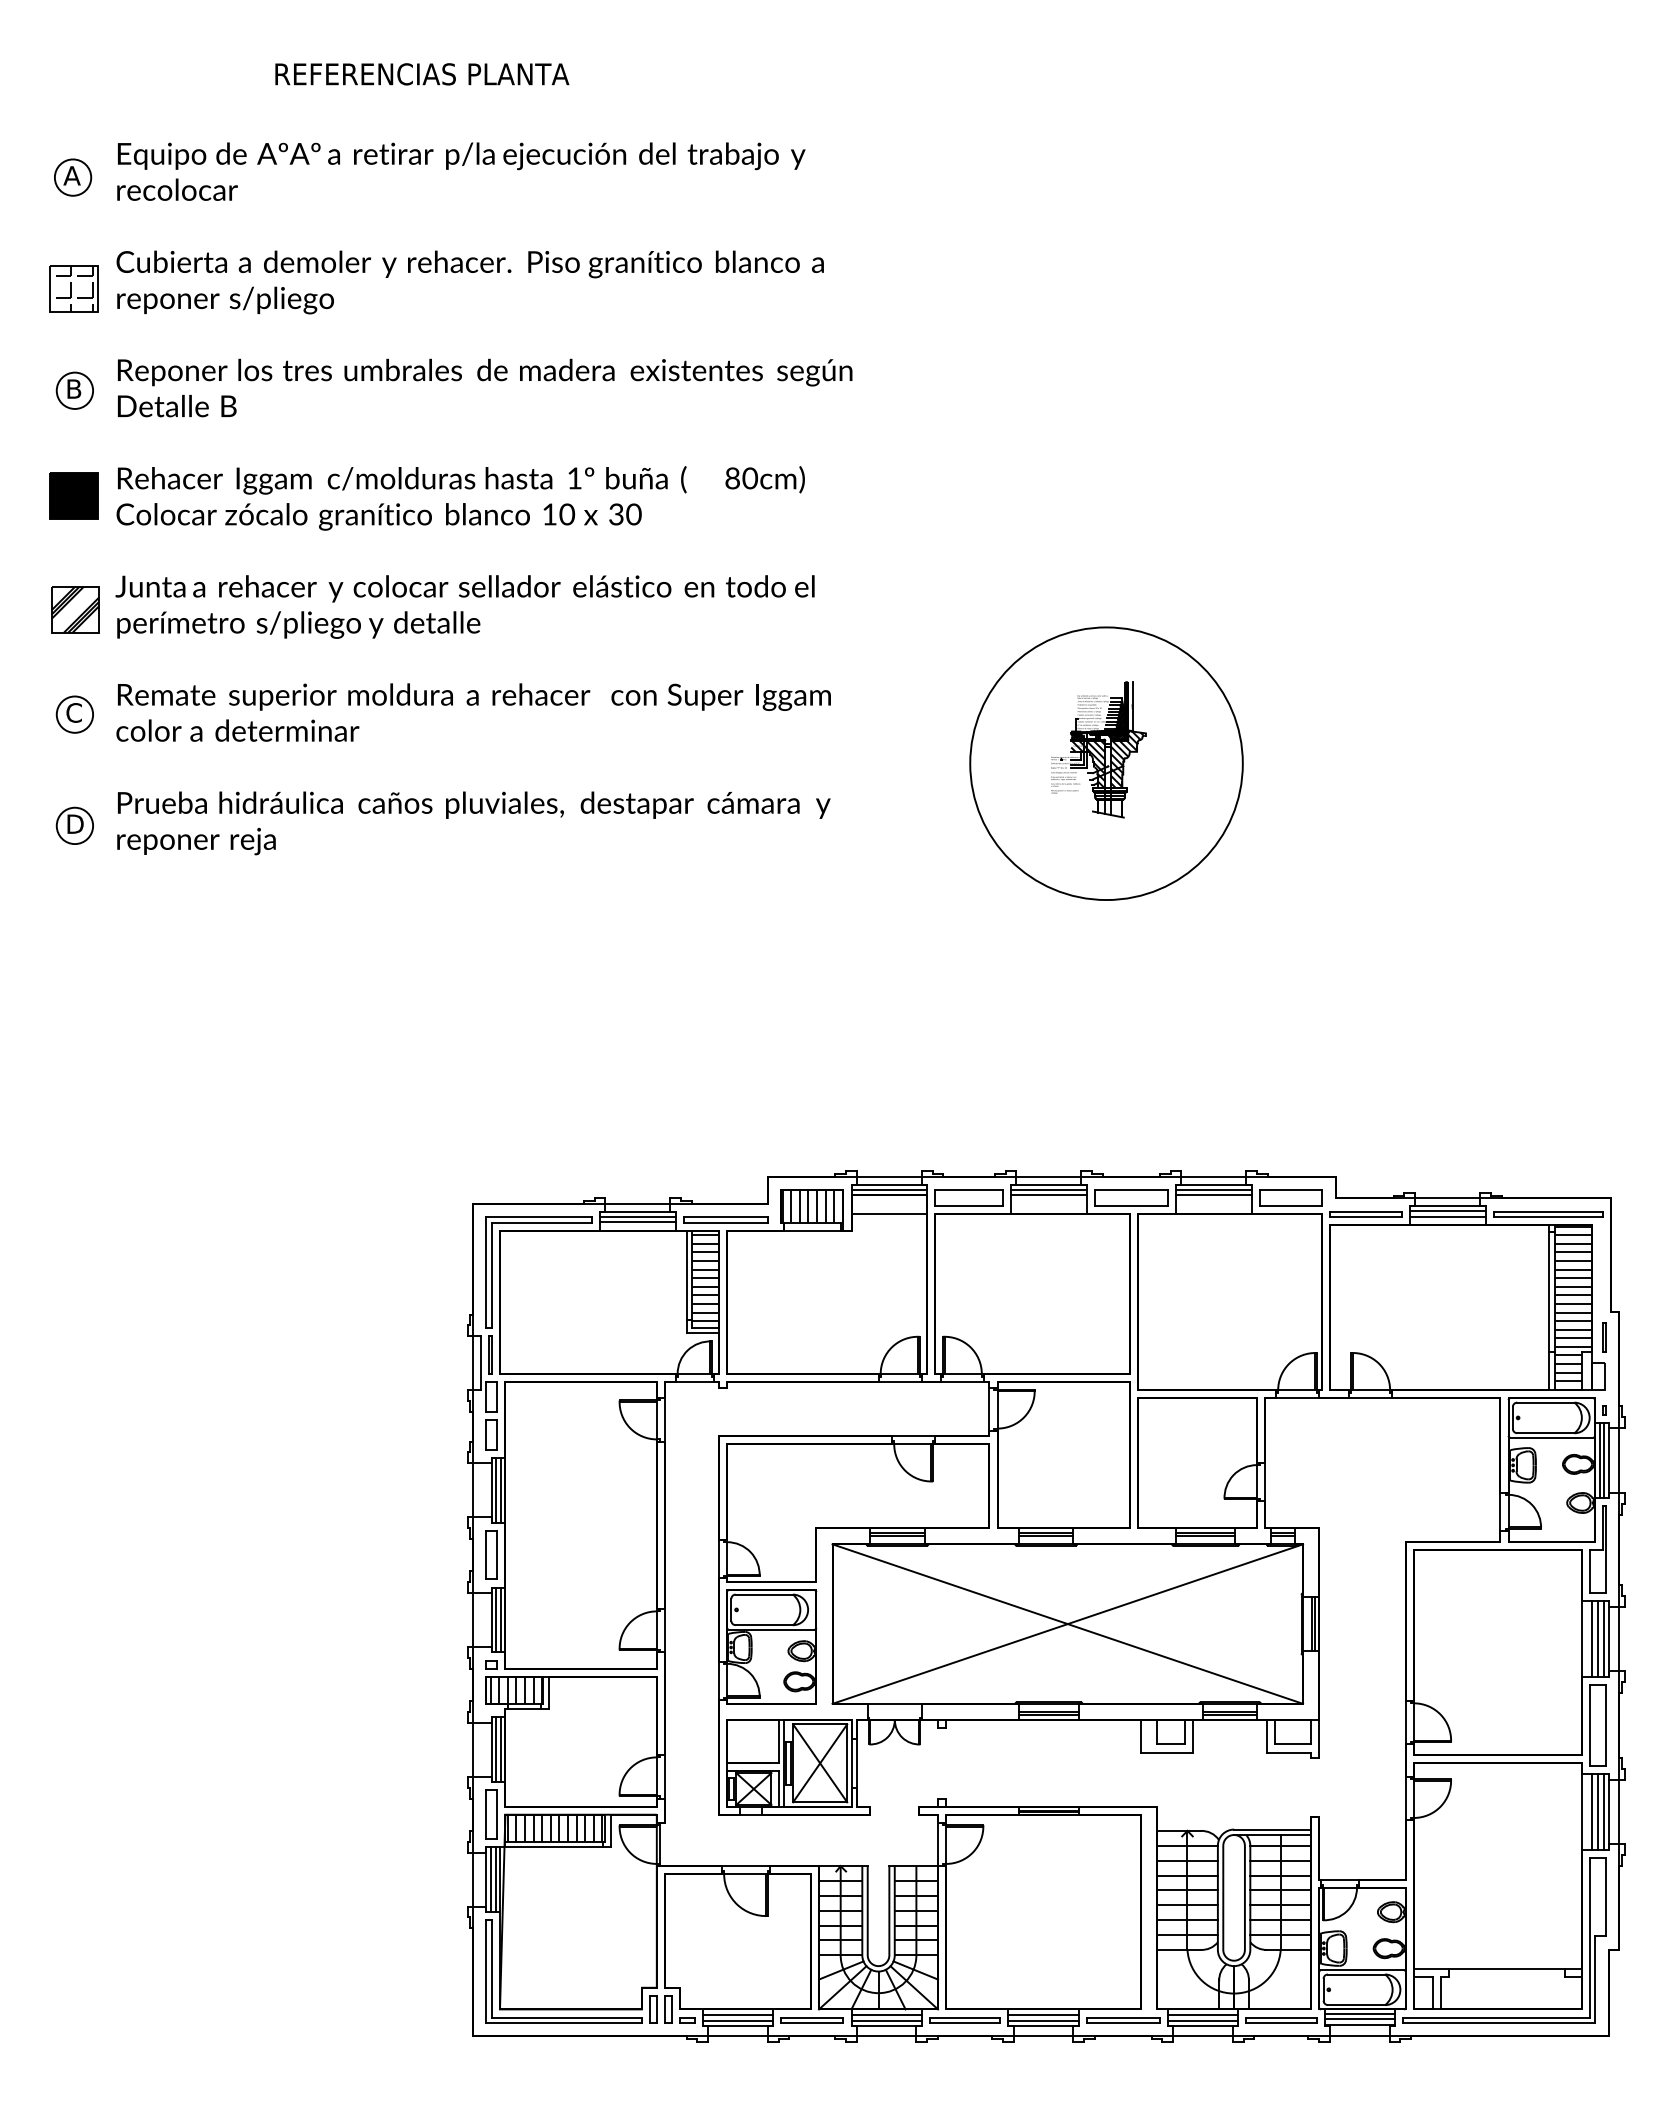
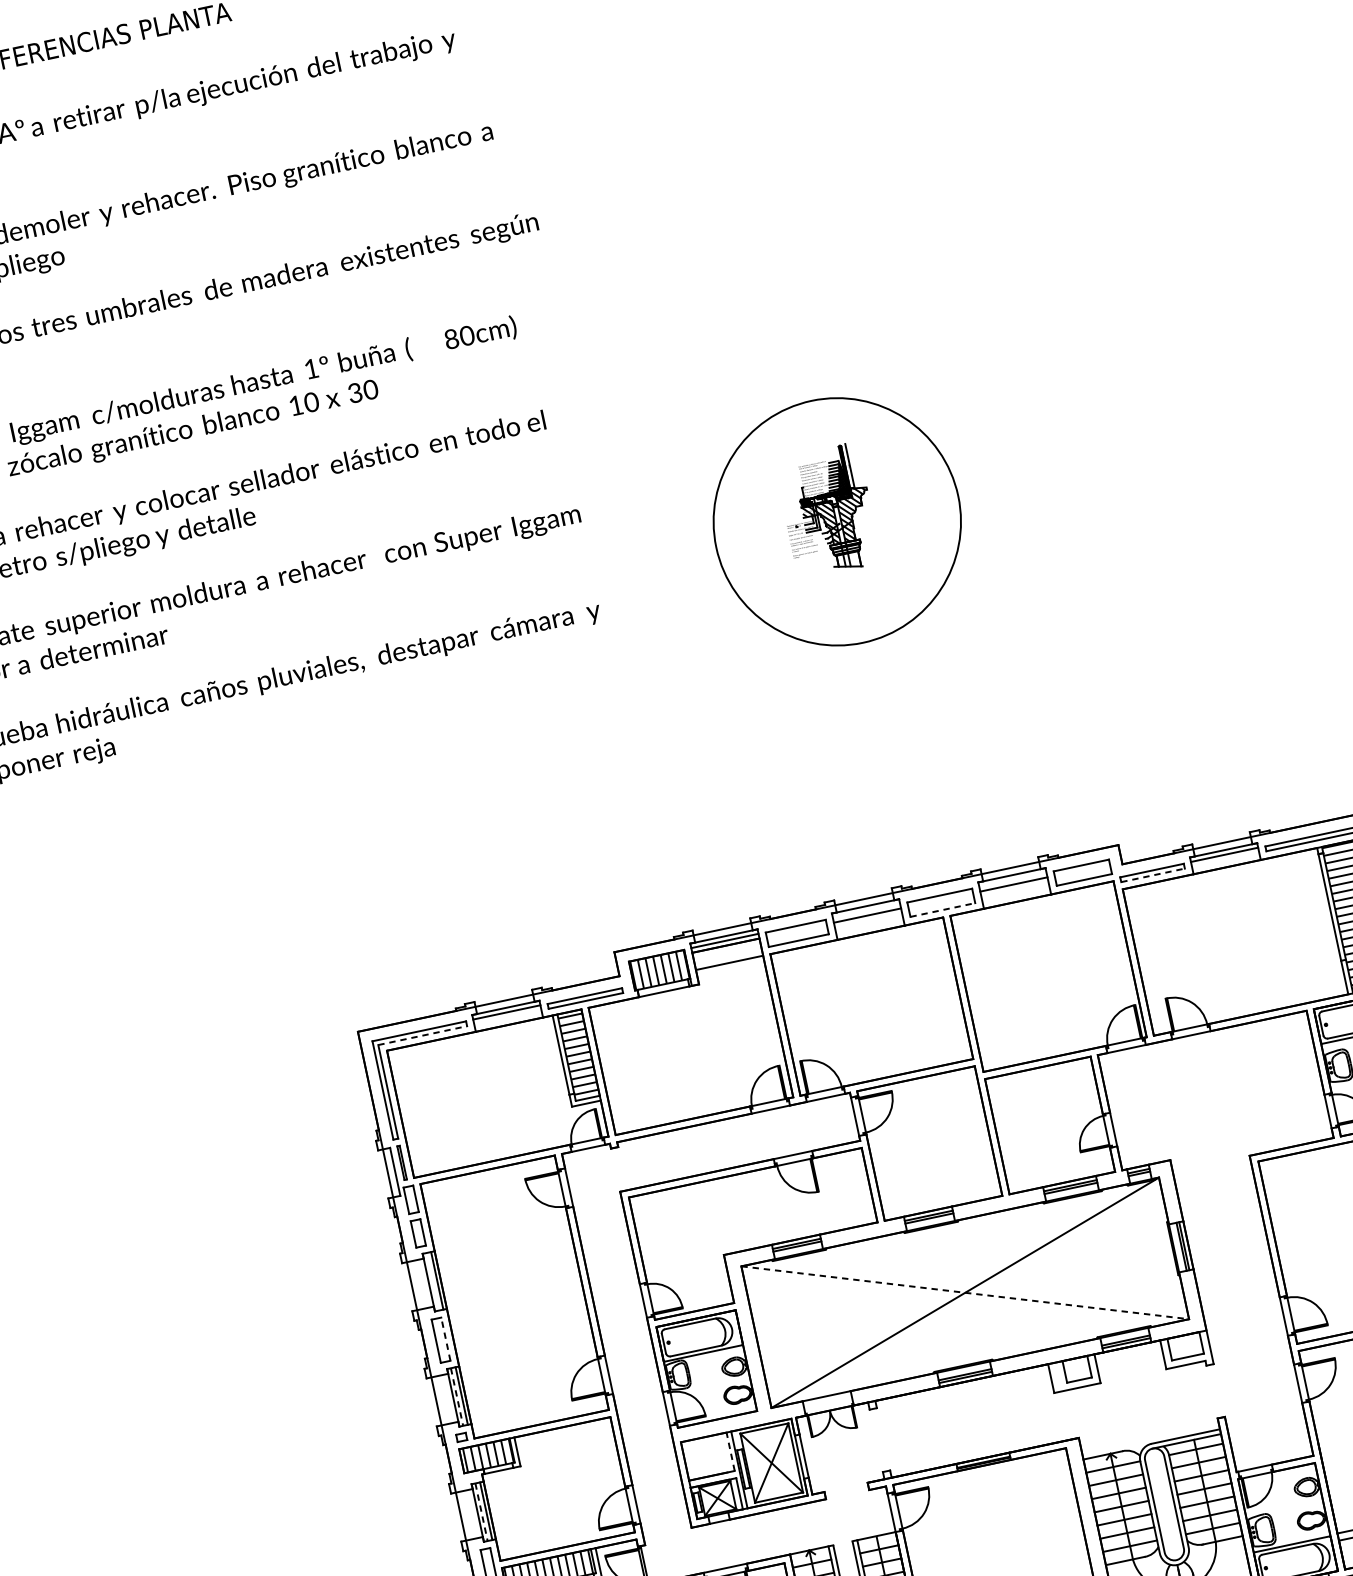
line: (1048, 1189) -> (866, 910), removed
line: (1213, 1189) -> (1012, 879), removed
line: (1131, 1206) -> (942, 910), solid -> dashed
line: (1447, 1216) -> (1225, 859), removed
line: (1365, 1217) -> (1152, 875), solid -> dashed
line: (542, 1222) -> (423, 1035), solid -> dashed
line: (637, 1222) -> (507, 1017), removed
line: (496, 1489) -> (432, 1281), removed
line: (497, 1554) -> (445, 1338), solid -> dashed
line: (496, 1620) -> (457, 1397), solid -> dashed
line: (1068, 1624) -> (965, 1293), solid -> dashed
line: (778, 1741) -> (730, 1451), solid -> dashed
line: (496, 1750) -> (482, 1512), solid -> dashed

